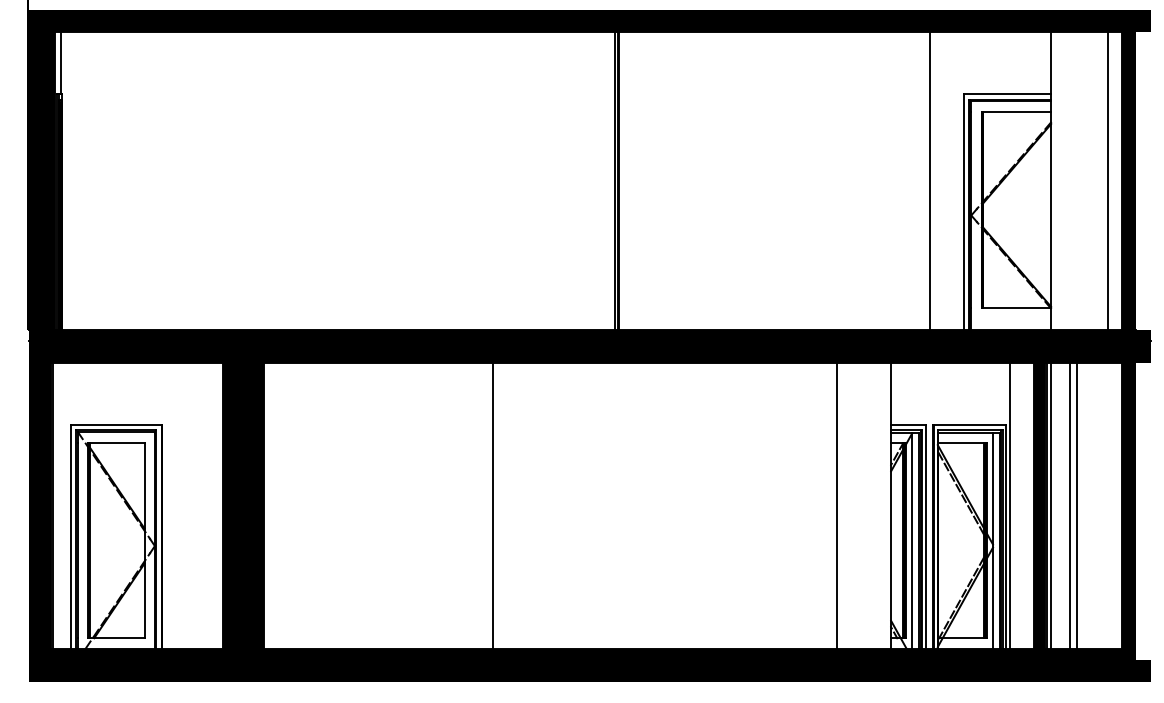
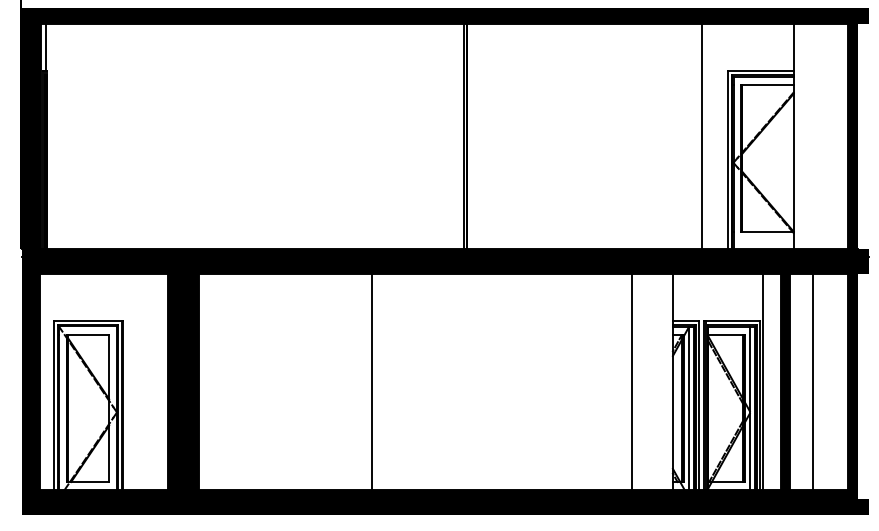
line: (1107, 180) -> (836, 136), removed
line: (1050, 505) -> (793, 381), removed
line: (1069, 505) -> (807, 381), removed

